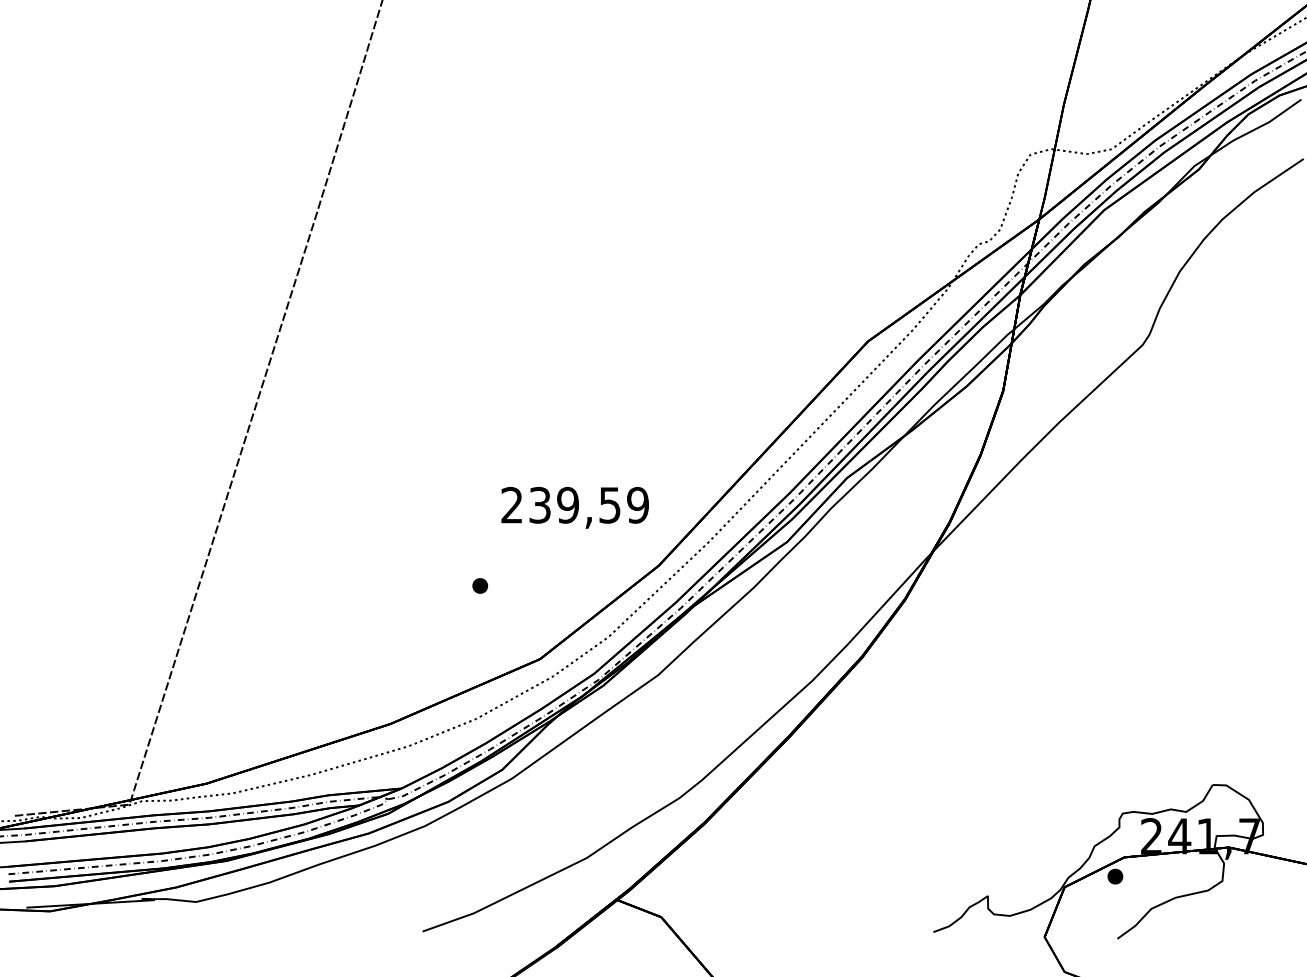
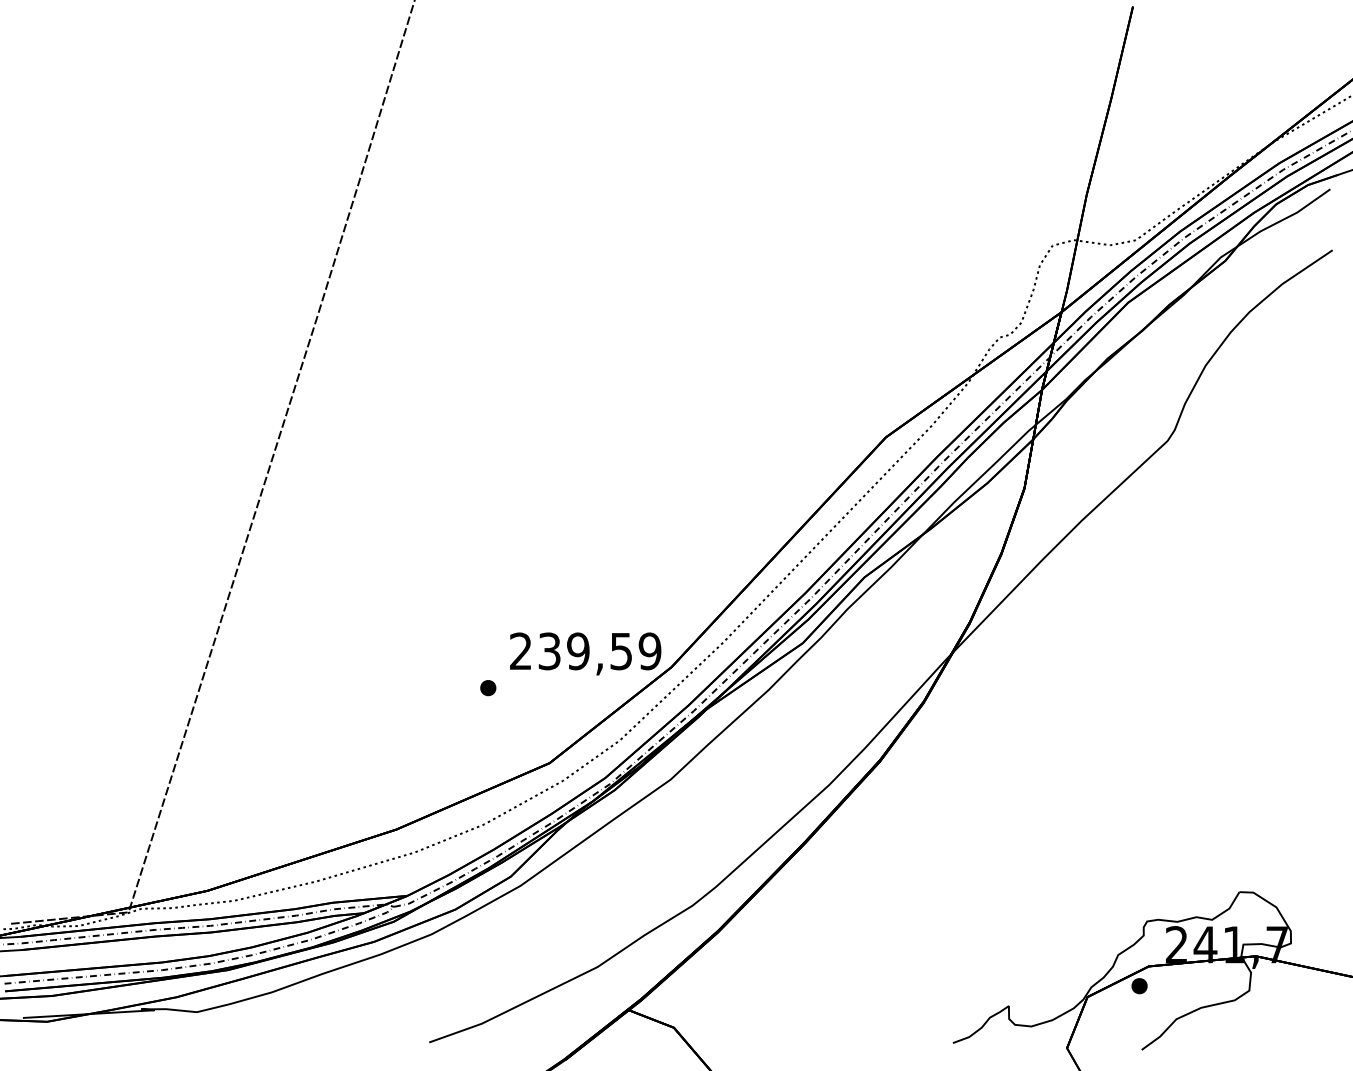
text: (575, 507) -> (585, 653), moved

